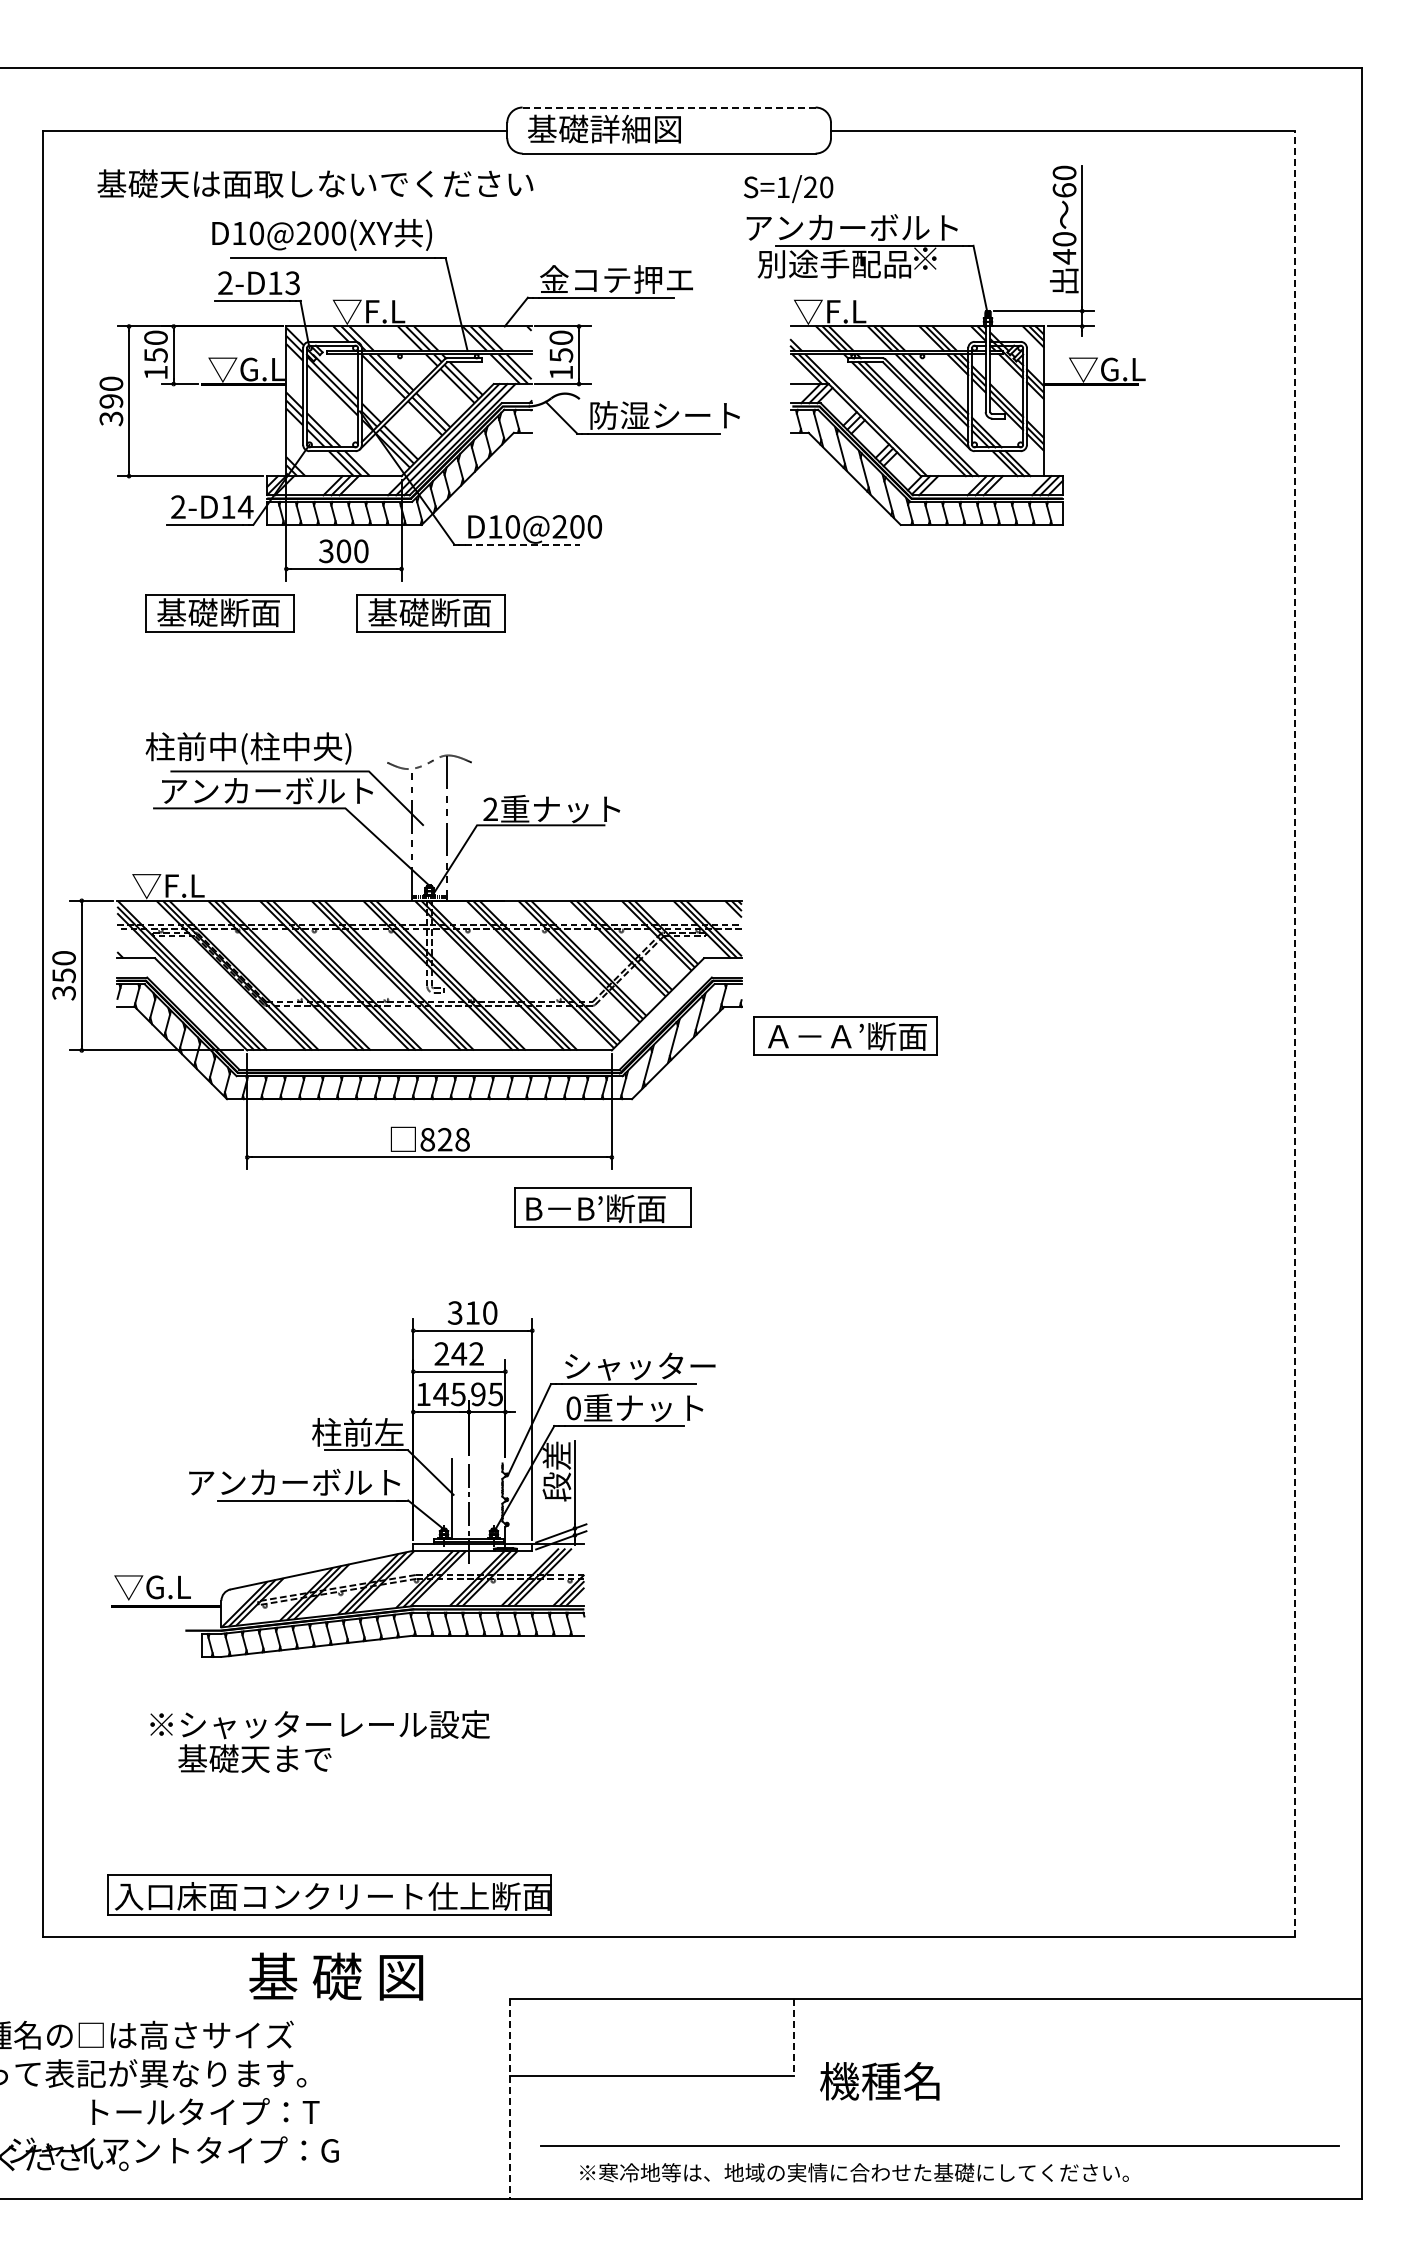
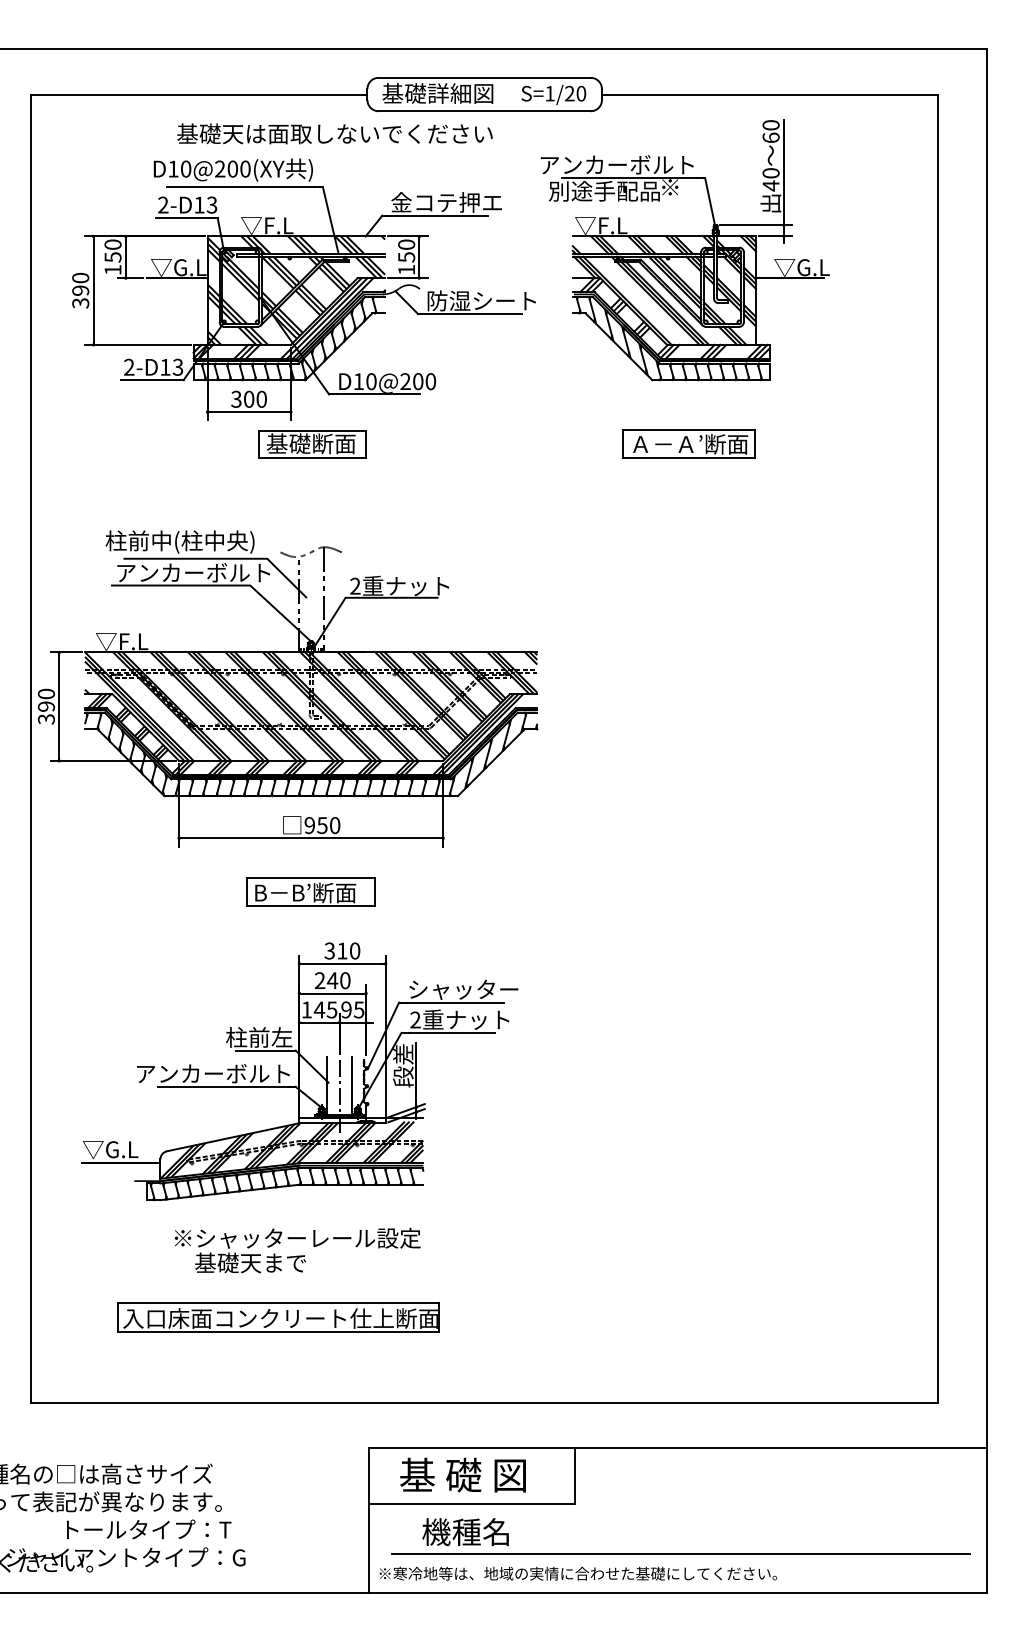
line: (669, 107) -> (484, 77), dashed -> solid
text: (315, 183) -> (335, 133), moved
text: (788, 189) -> (553, 95), moved
text: (245, 506) -> (177, 366), 2-D14 -> 2-D13
line: (522, 544) -> (378, 394), dashed -> solid
part: (219, 613) -> (159, 444), removed
text: (63, 975) -> (46, 706), 350 -> 390
hatch: (421, 1013) -> (305, 734), added
line: (1294, 1033) -> (937, 748), dashed -> solid
part: (845, 1035) -> (689, 443), moved
text: (444, 1139) -> (321, 825), 828 -> 950
part: (602, 1207) -> (310, 891), moved
text: (476, 1353) -> (345, 980), 242 -> 240
text: (573, 1408) -> (415, 1020), 0 -> 2
line: (486, 1498) -> (352, 1085), added
text: (319, 1741) -> (297, 1250), moved
part: (329, 1894) -> (278, 1317), moved
text: (336, 1976) -> (463, 1475), moved
line: (793, 2038) -> (574, 1476), dashed -> solid
text: (879, 2081) -> (465, 1532), moved
line: (510, 2099) -> (369, 1520), dashed -> solid
text: (854, 2172) -> (578, 1573), moved

